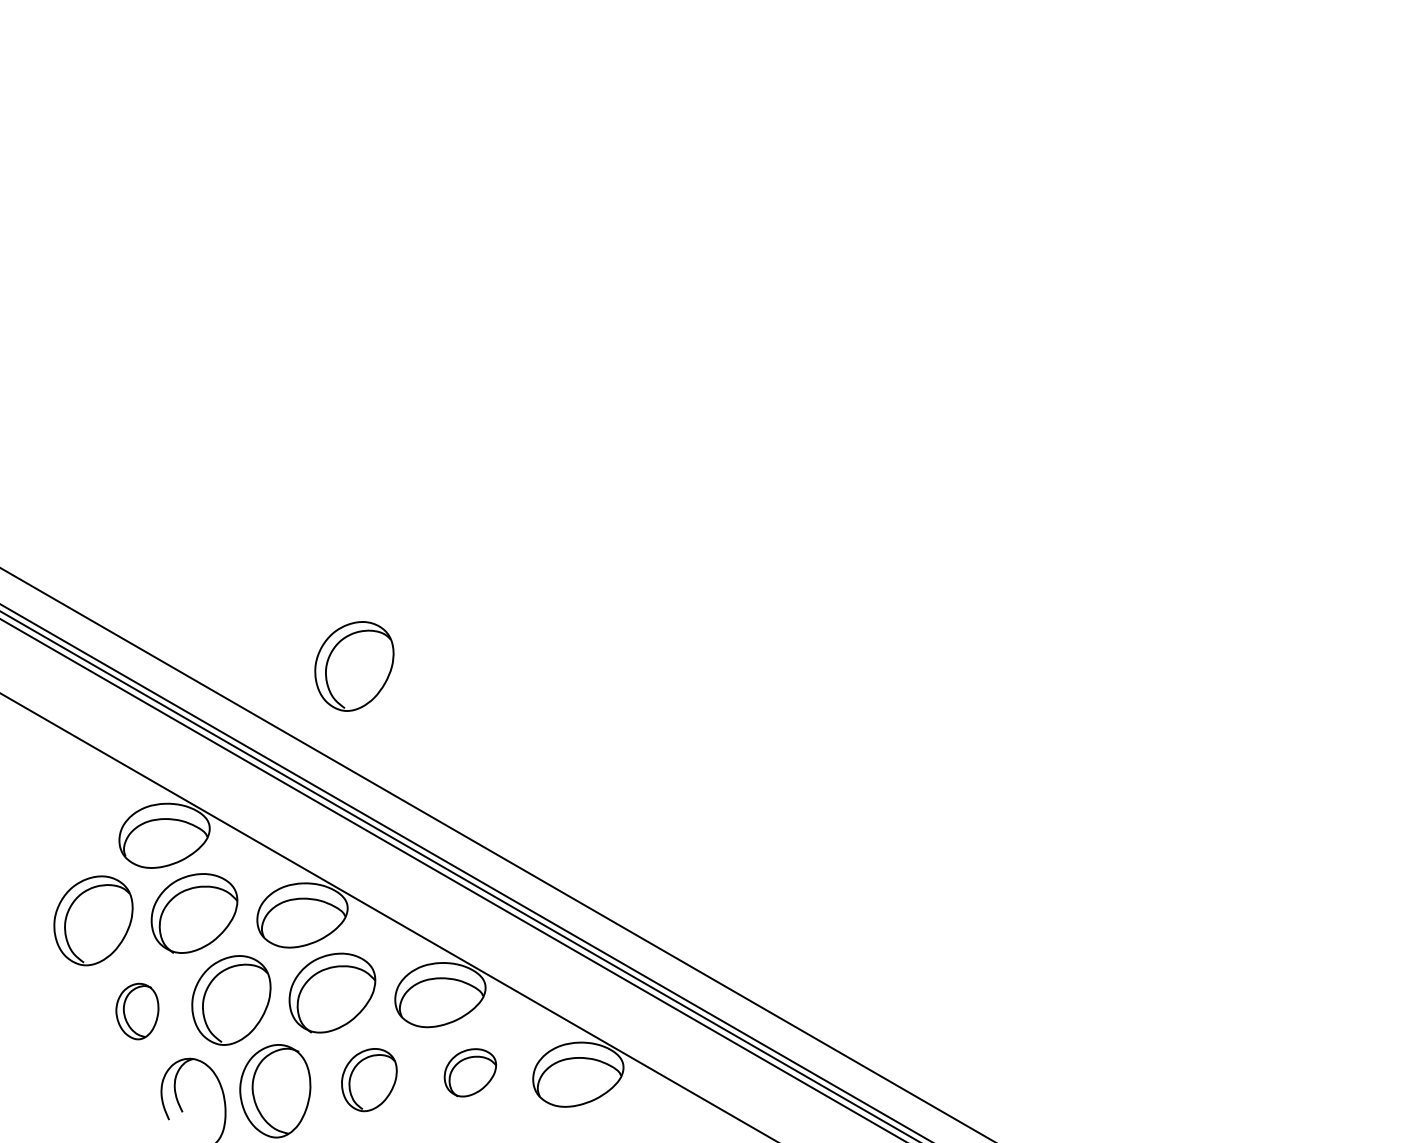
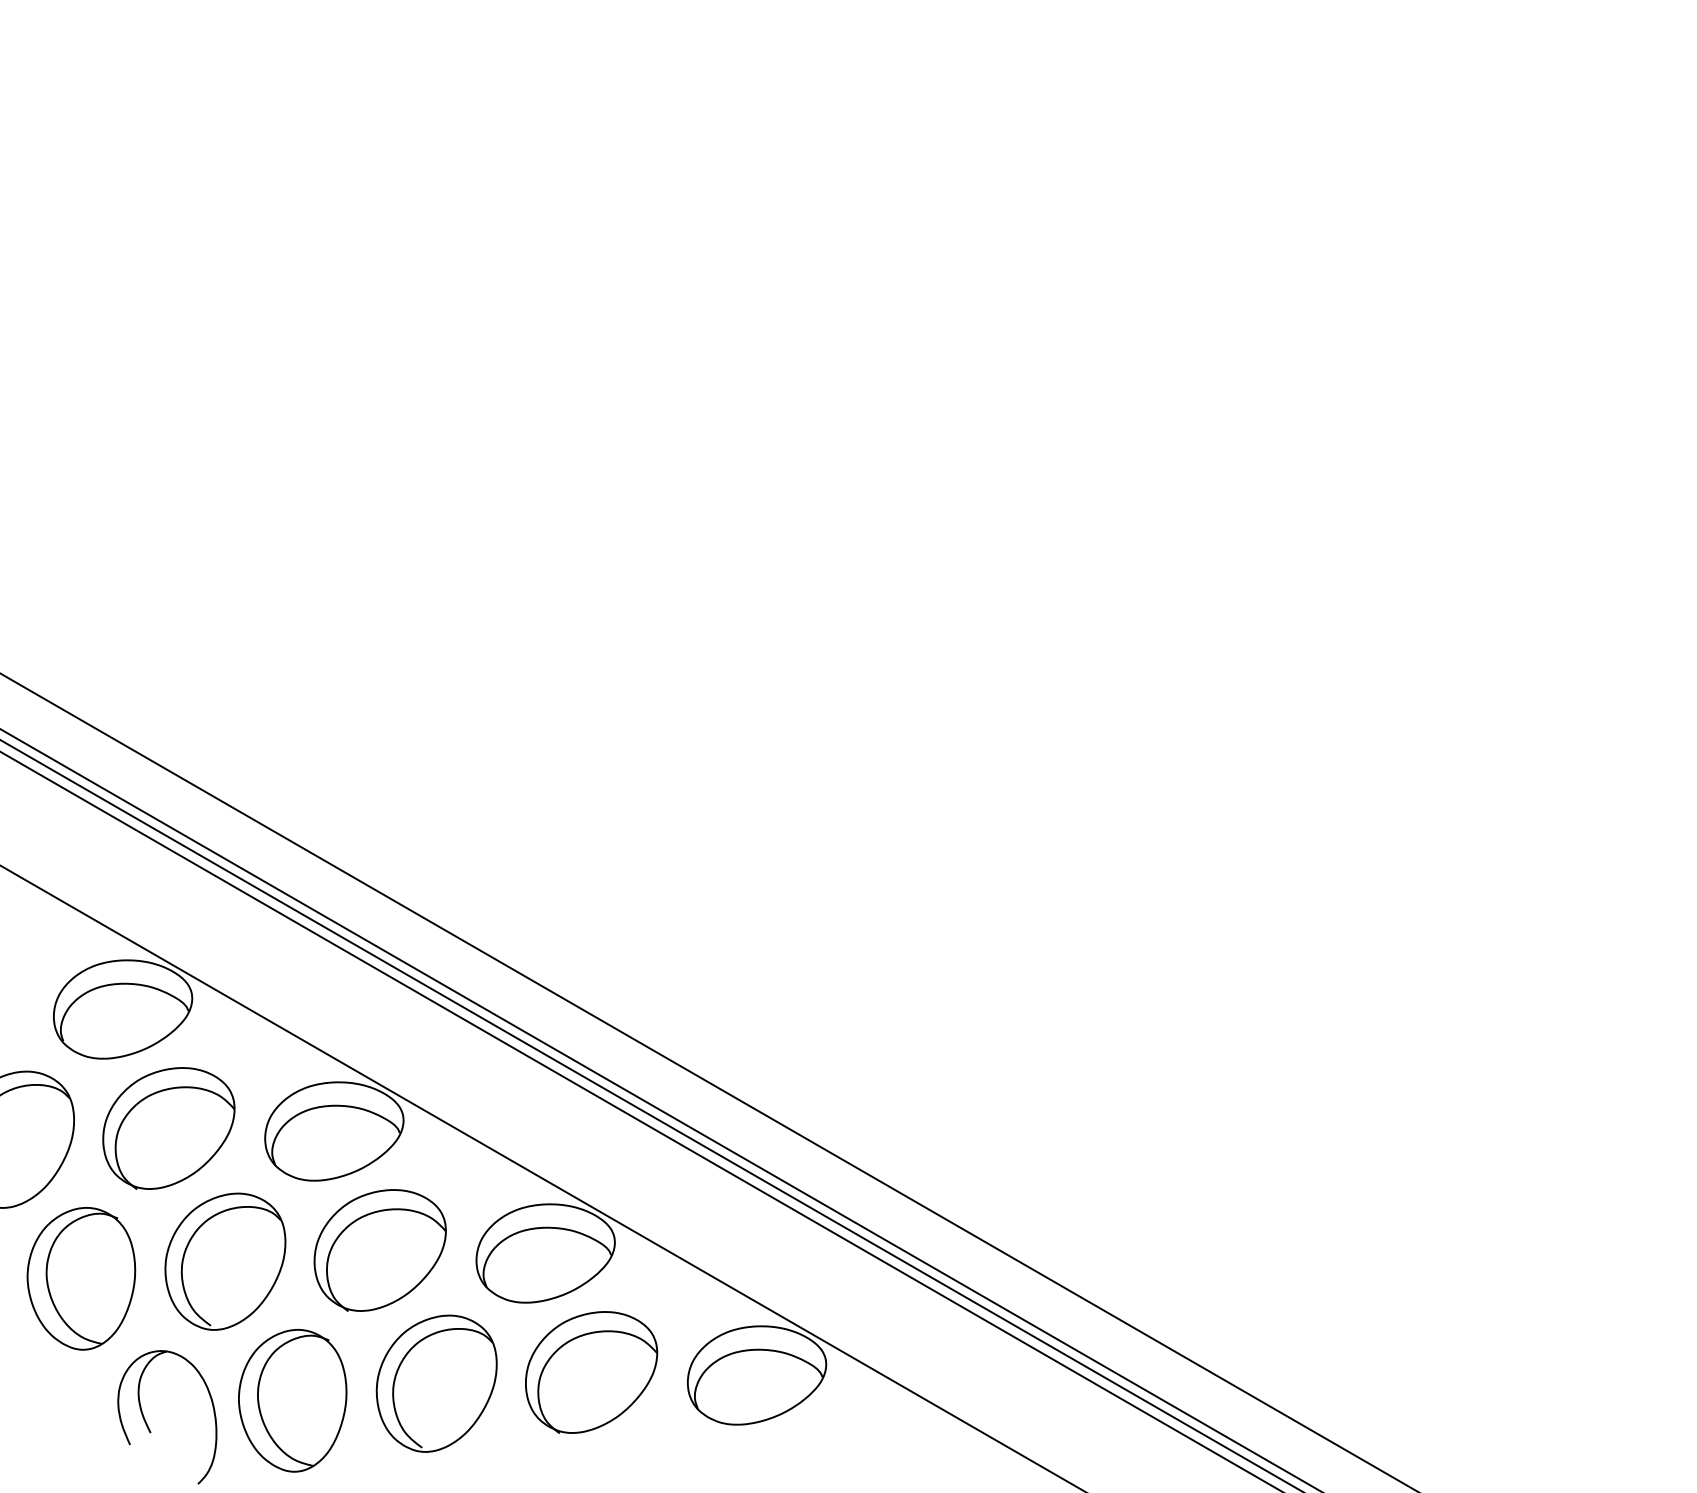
part: (354, 666) -> (414, 750), removed
part: (137, 1011) -> (81, 1278), size x1.67
part: (470, 1072) -> (591, 1372), size x1.67
part: (369, 1079) -> (436, 1382), size x1.43

